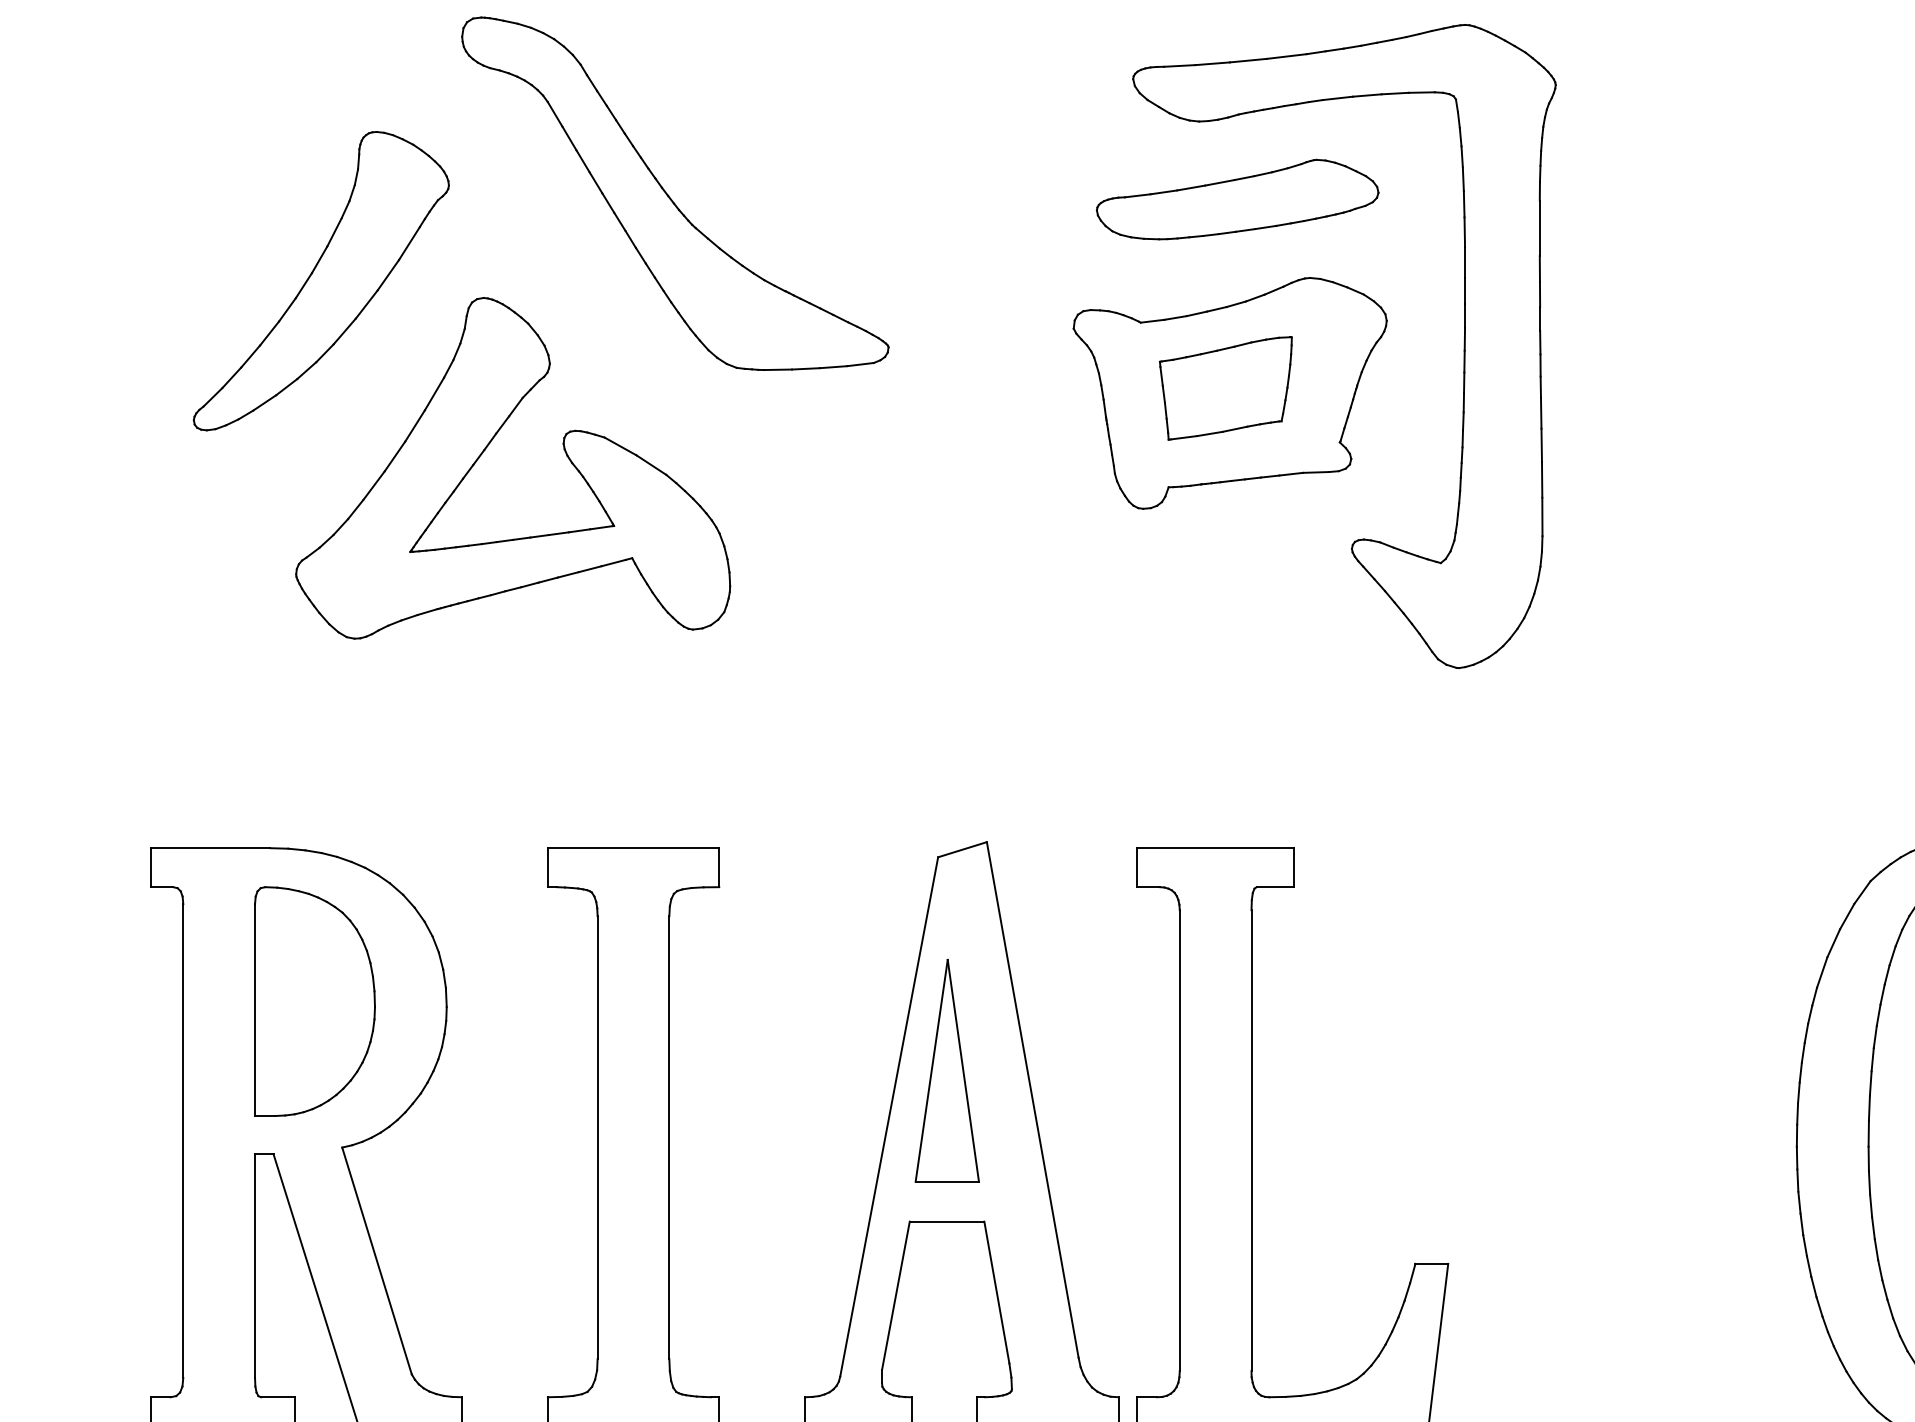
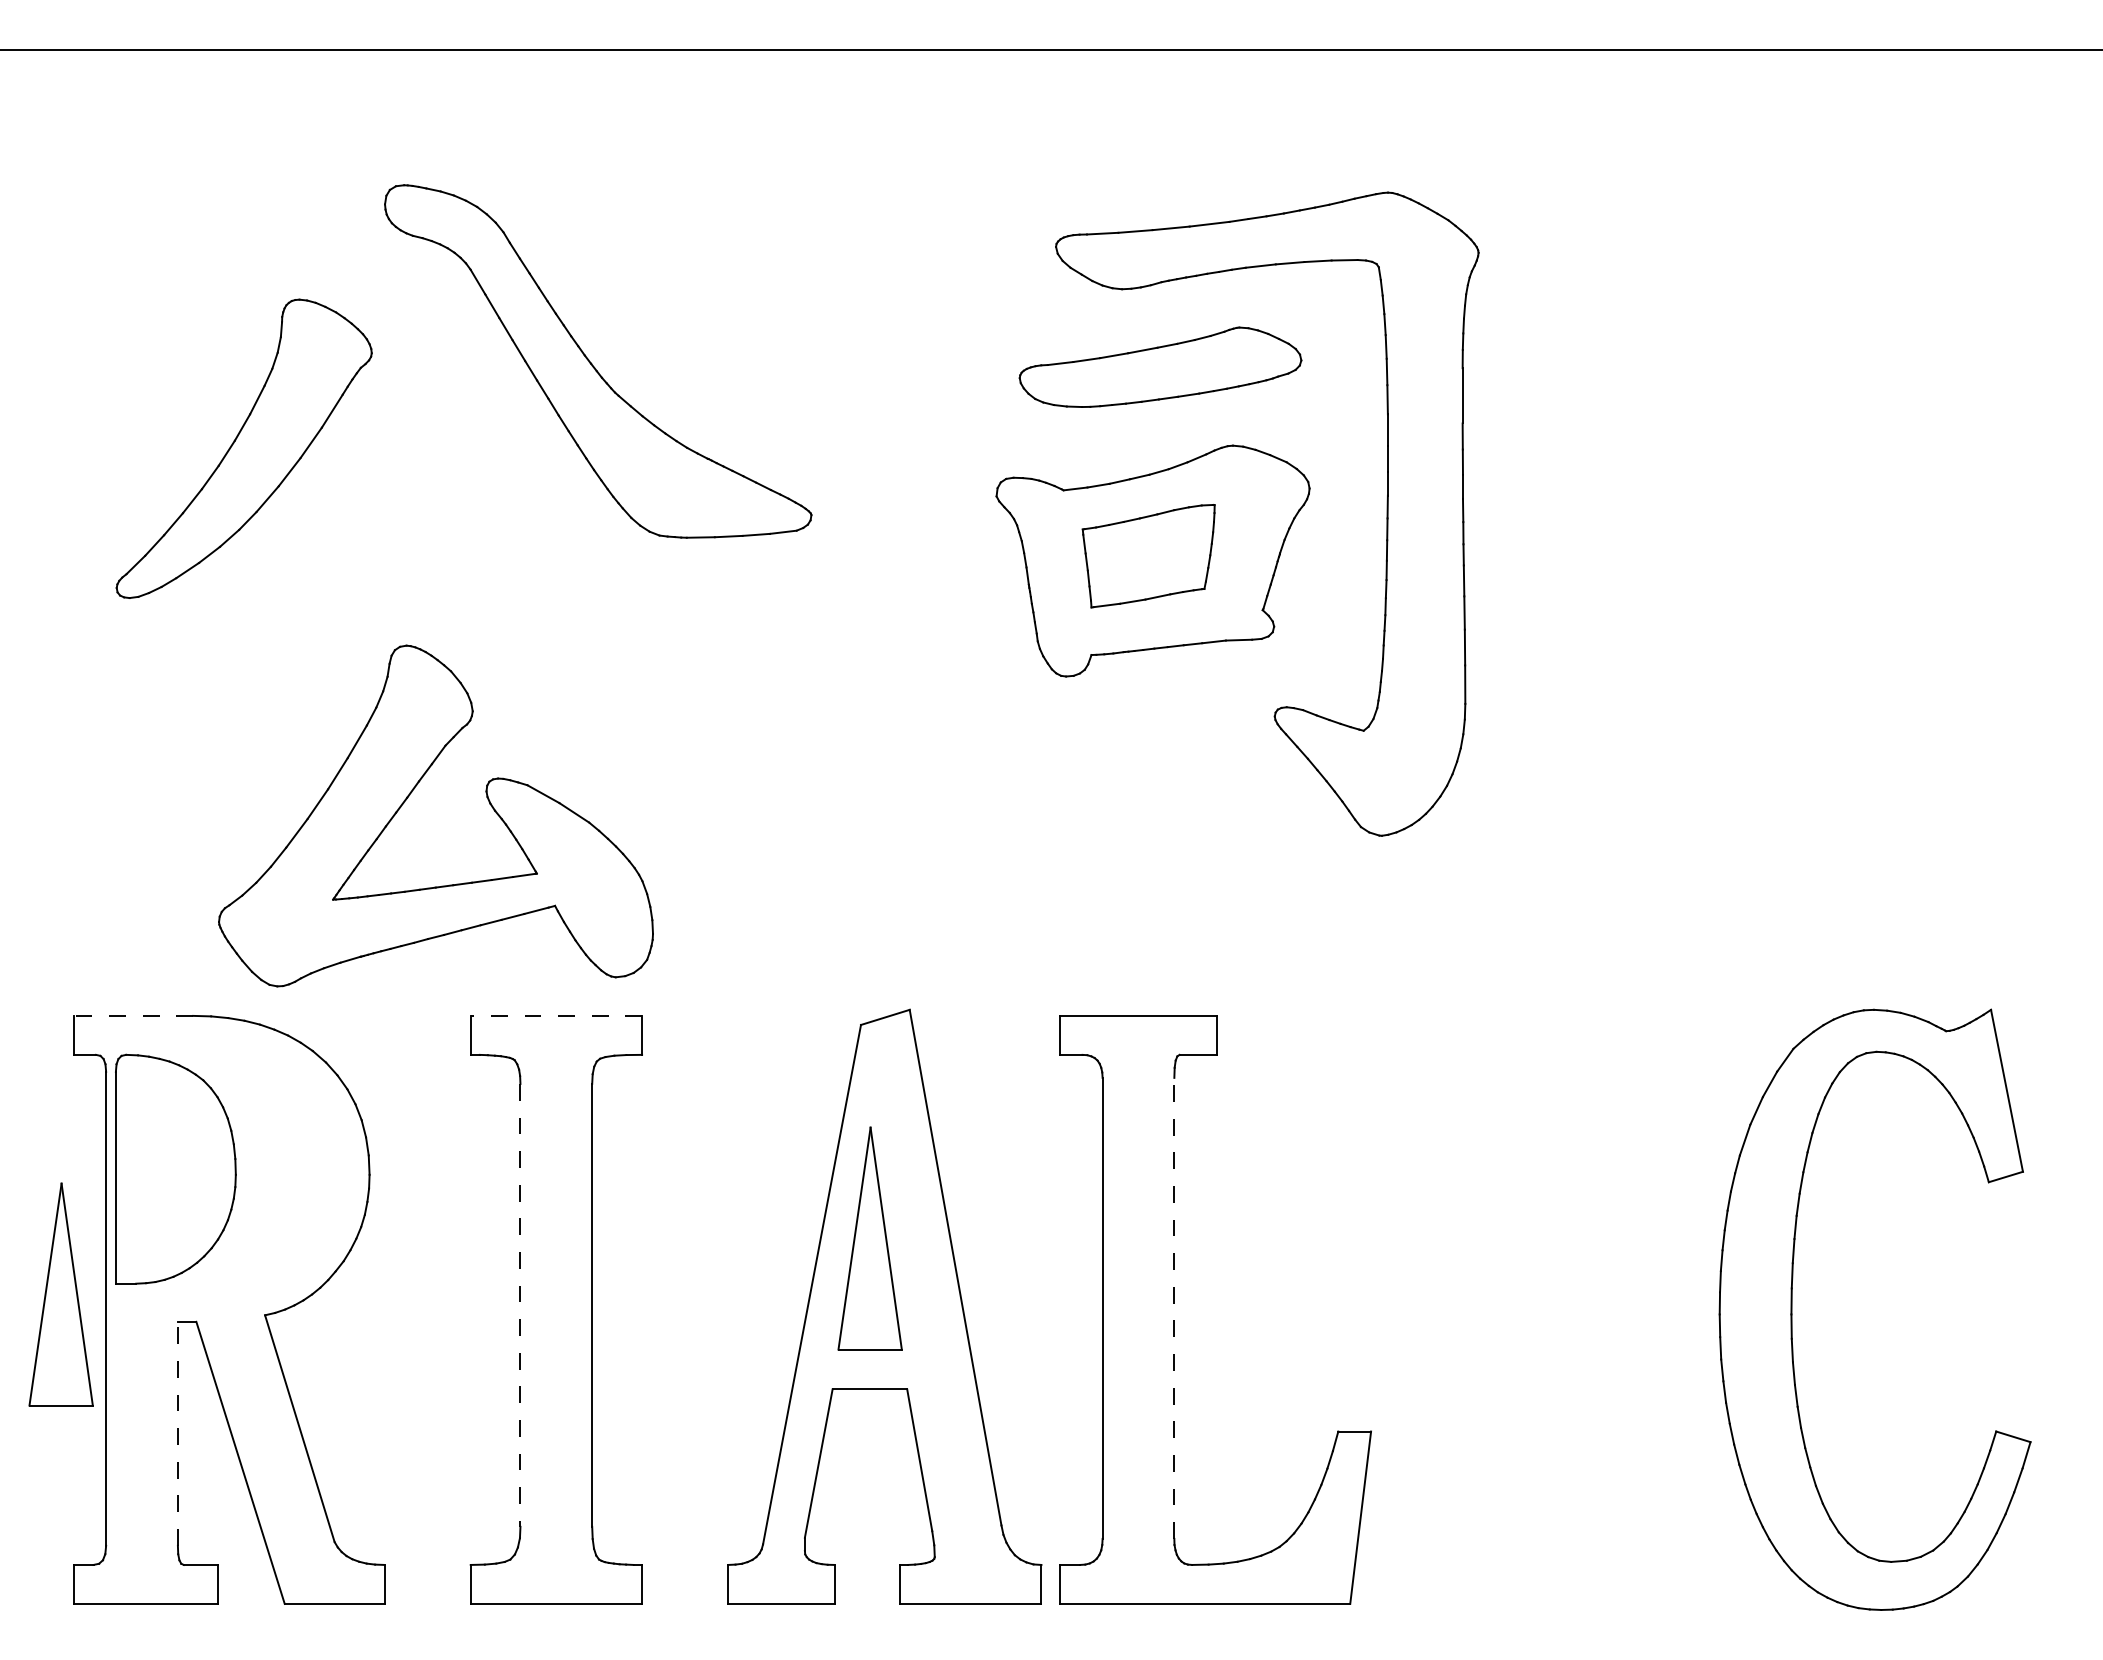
part: (486, 448) -> (409, 796), moved
line: (210, 847) -> (133, 1015), solid -> dashed
line: (633, 847) -> (556, 1015), solid -> dashed
part: (314, 1000) -> (175, 1168), moved
part: (137, 1126) -> (60, 1294), added
line: (597, 1137) -> (520, 1305), solid -> dashed
line: (1251, 1140) -> (1174, 1308), solid -> dashed
line: (254, 1265) -> (177, 1433), solid -> dashed

